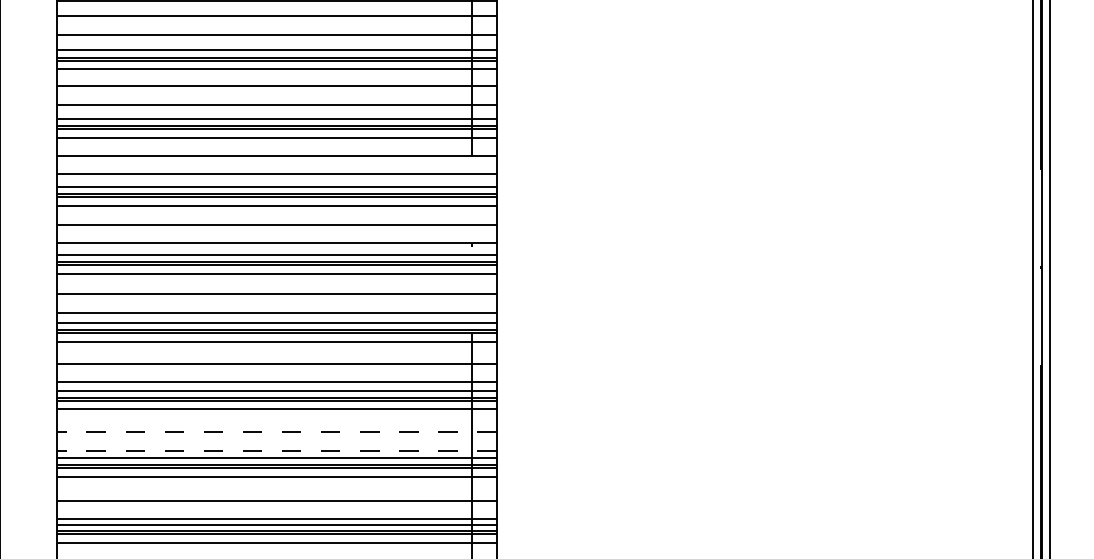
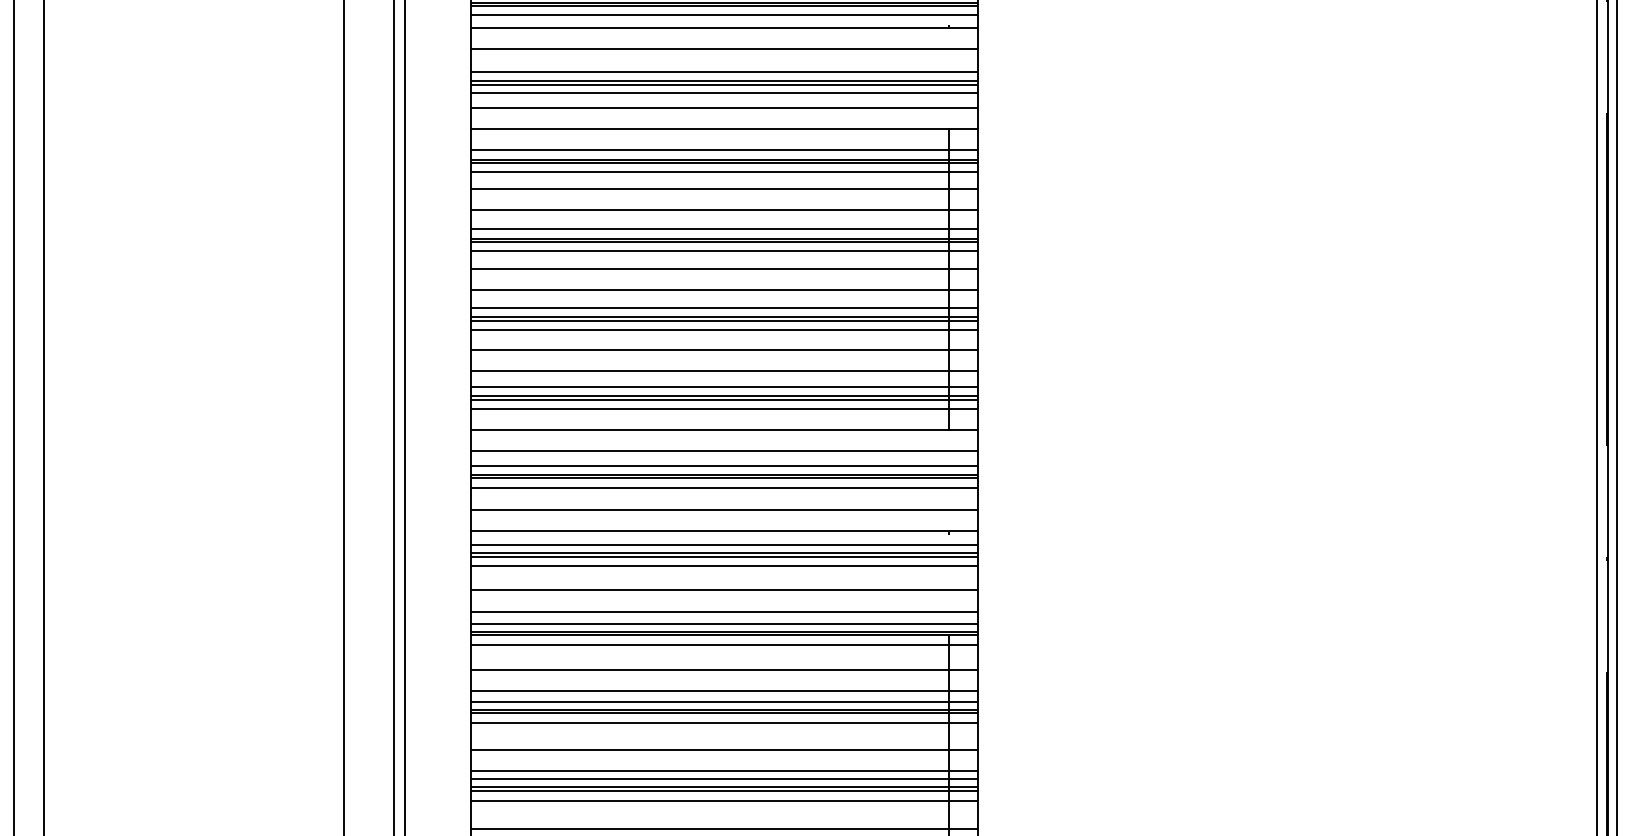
line: (277, 432) -> (724, 749), dashed -> solid
line: (277, 450) -> (724, 770), dashed -> solid

